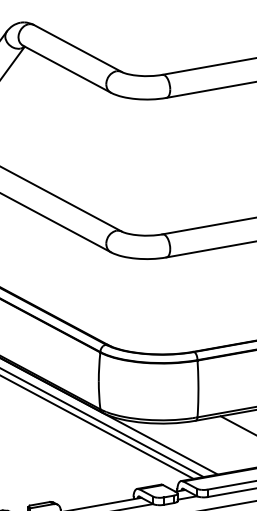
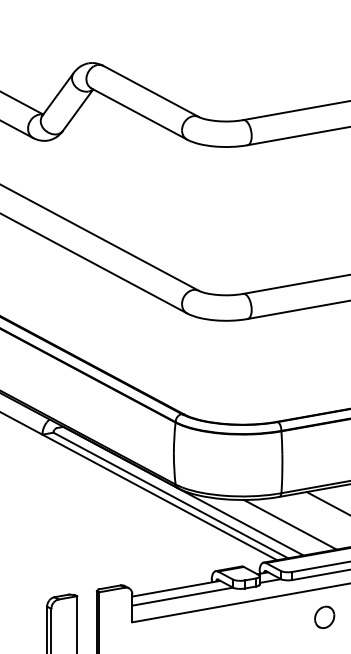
line: (204, 446) -> (289, 524), added

